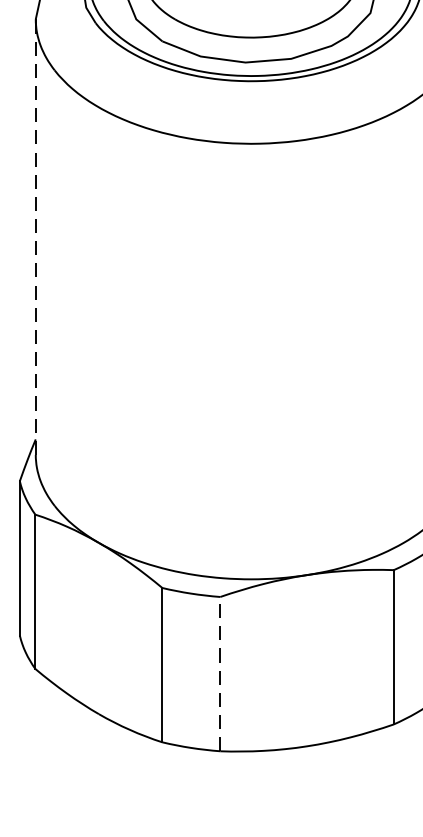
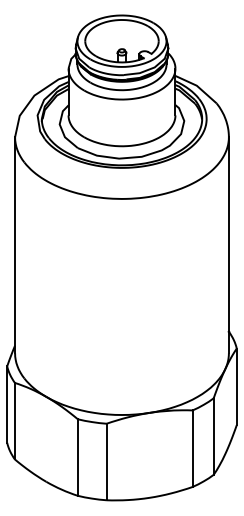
line: (36, 235) -> (15, 244), dashed -> solid
line: (220, 673) -> (106, 461), dashed -> solid

